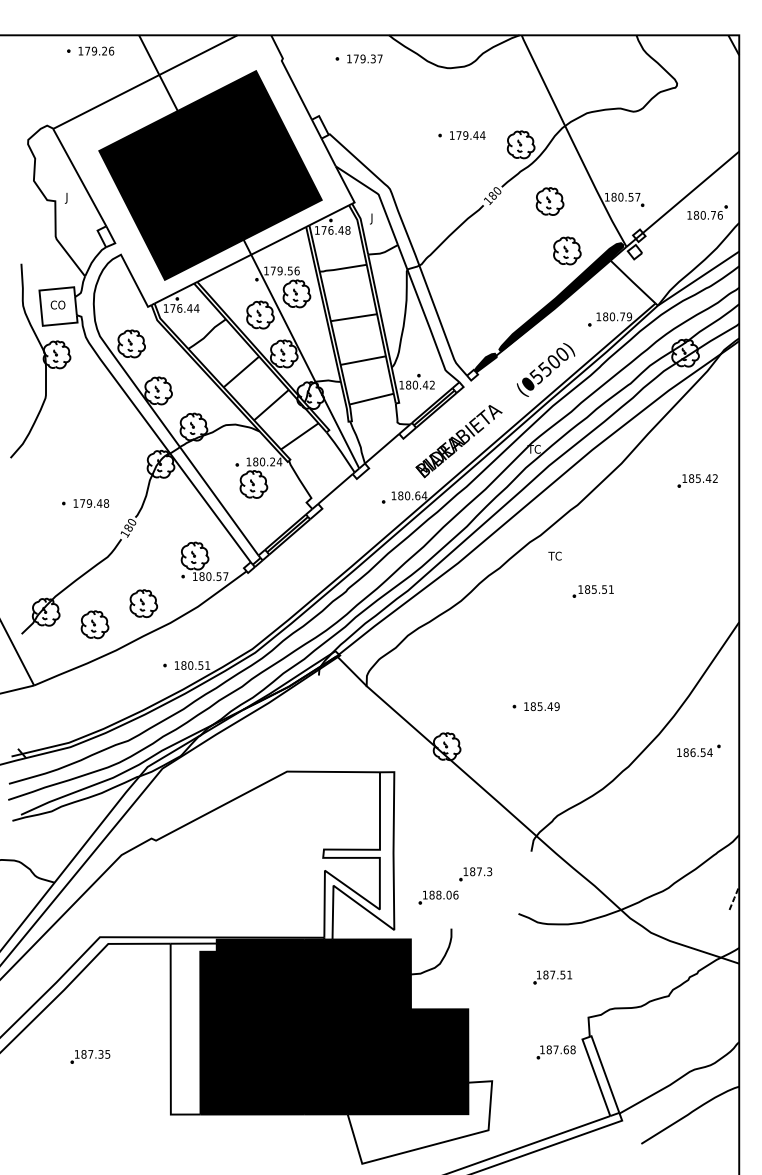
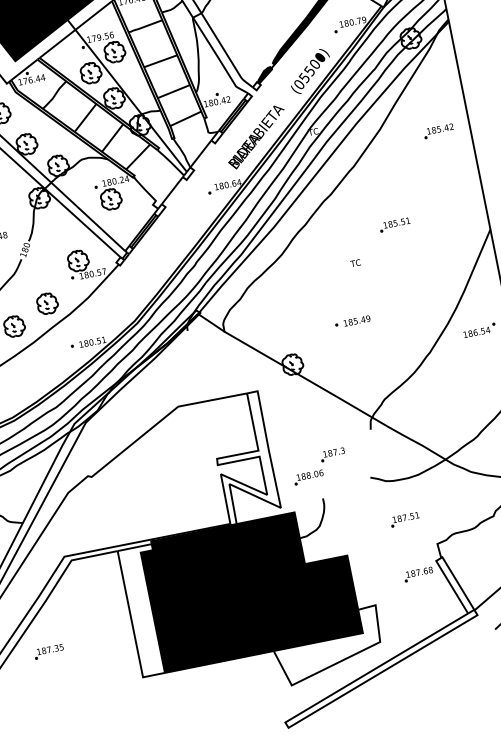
text: (554, 555) -> (355, 262), moved
part: (592, 591) -> (394, 225), moved
part: (90, 1056) -> (49, 651), moved

